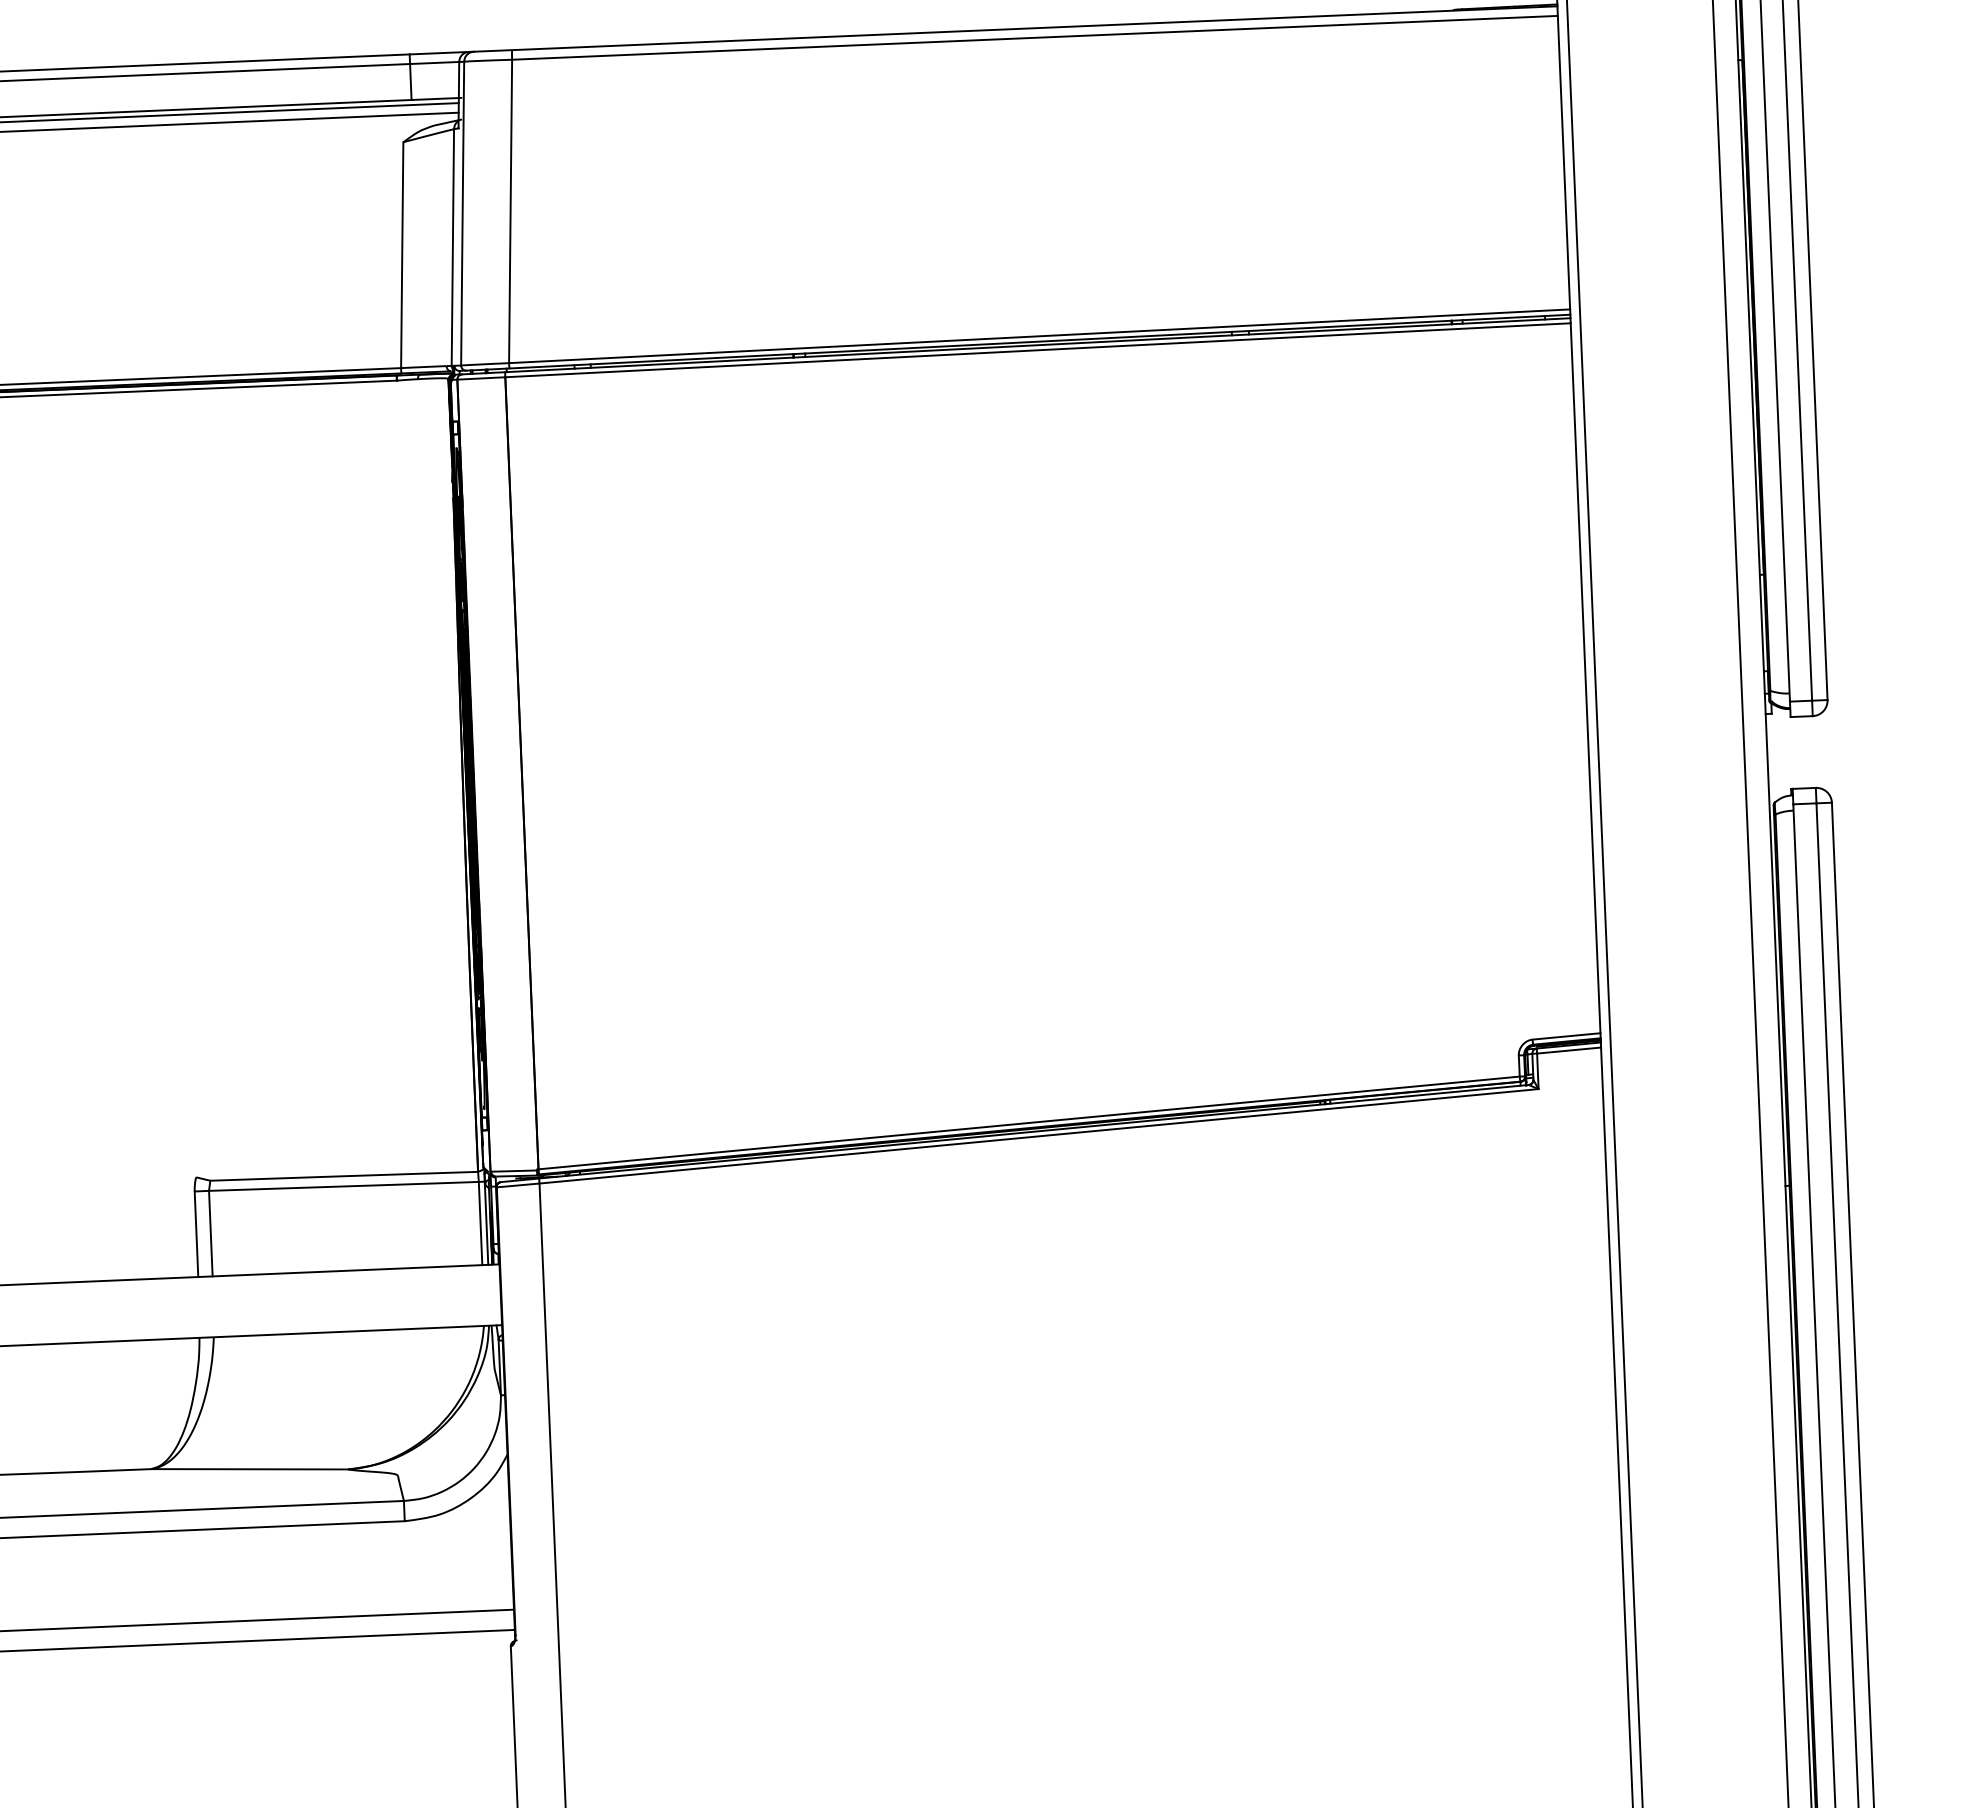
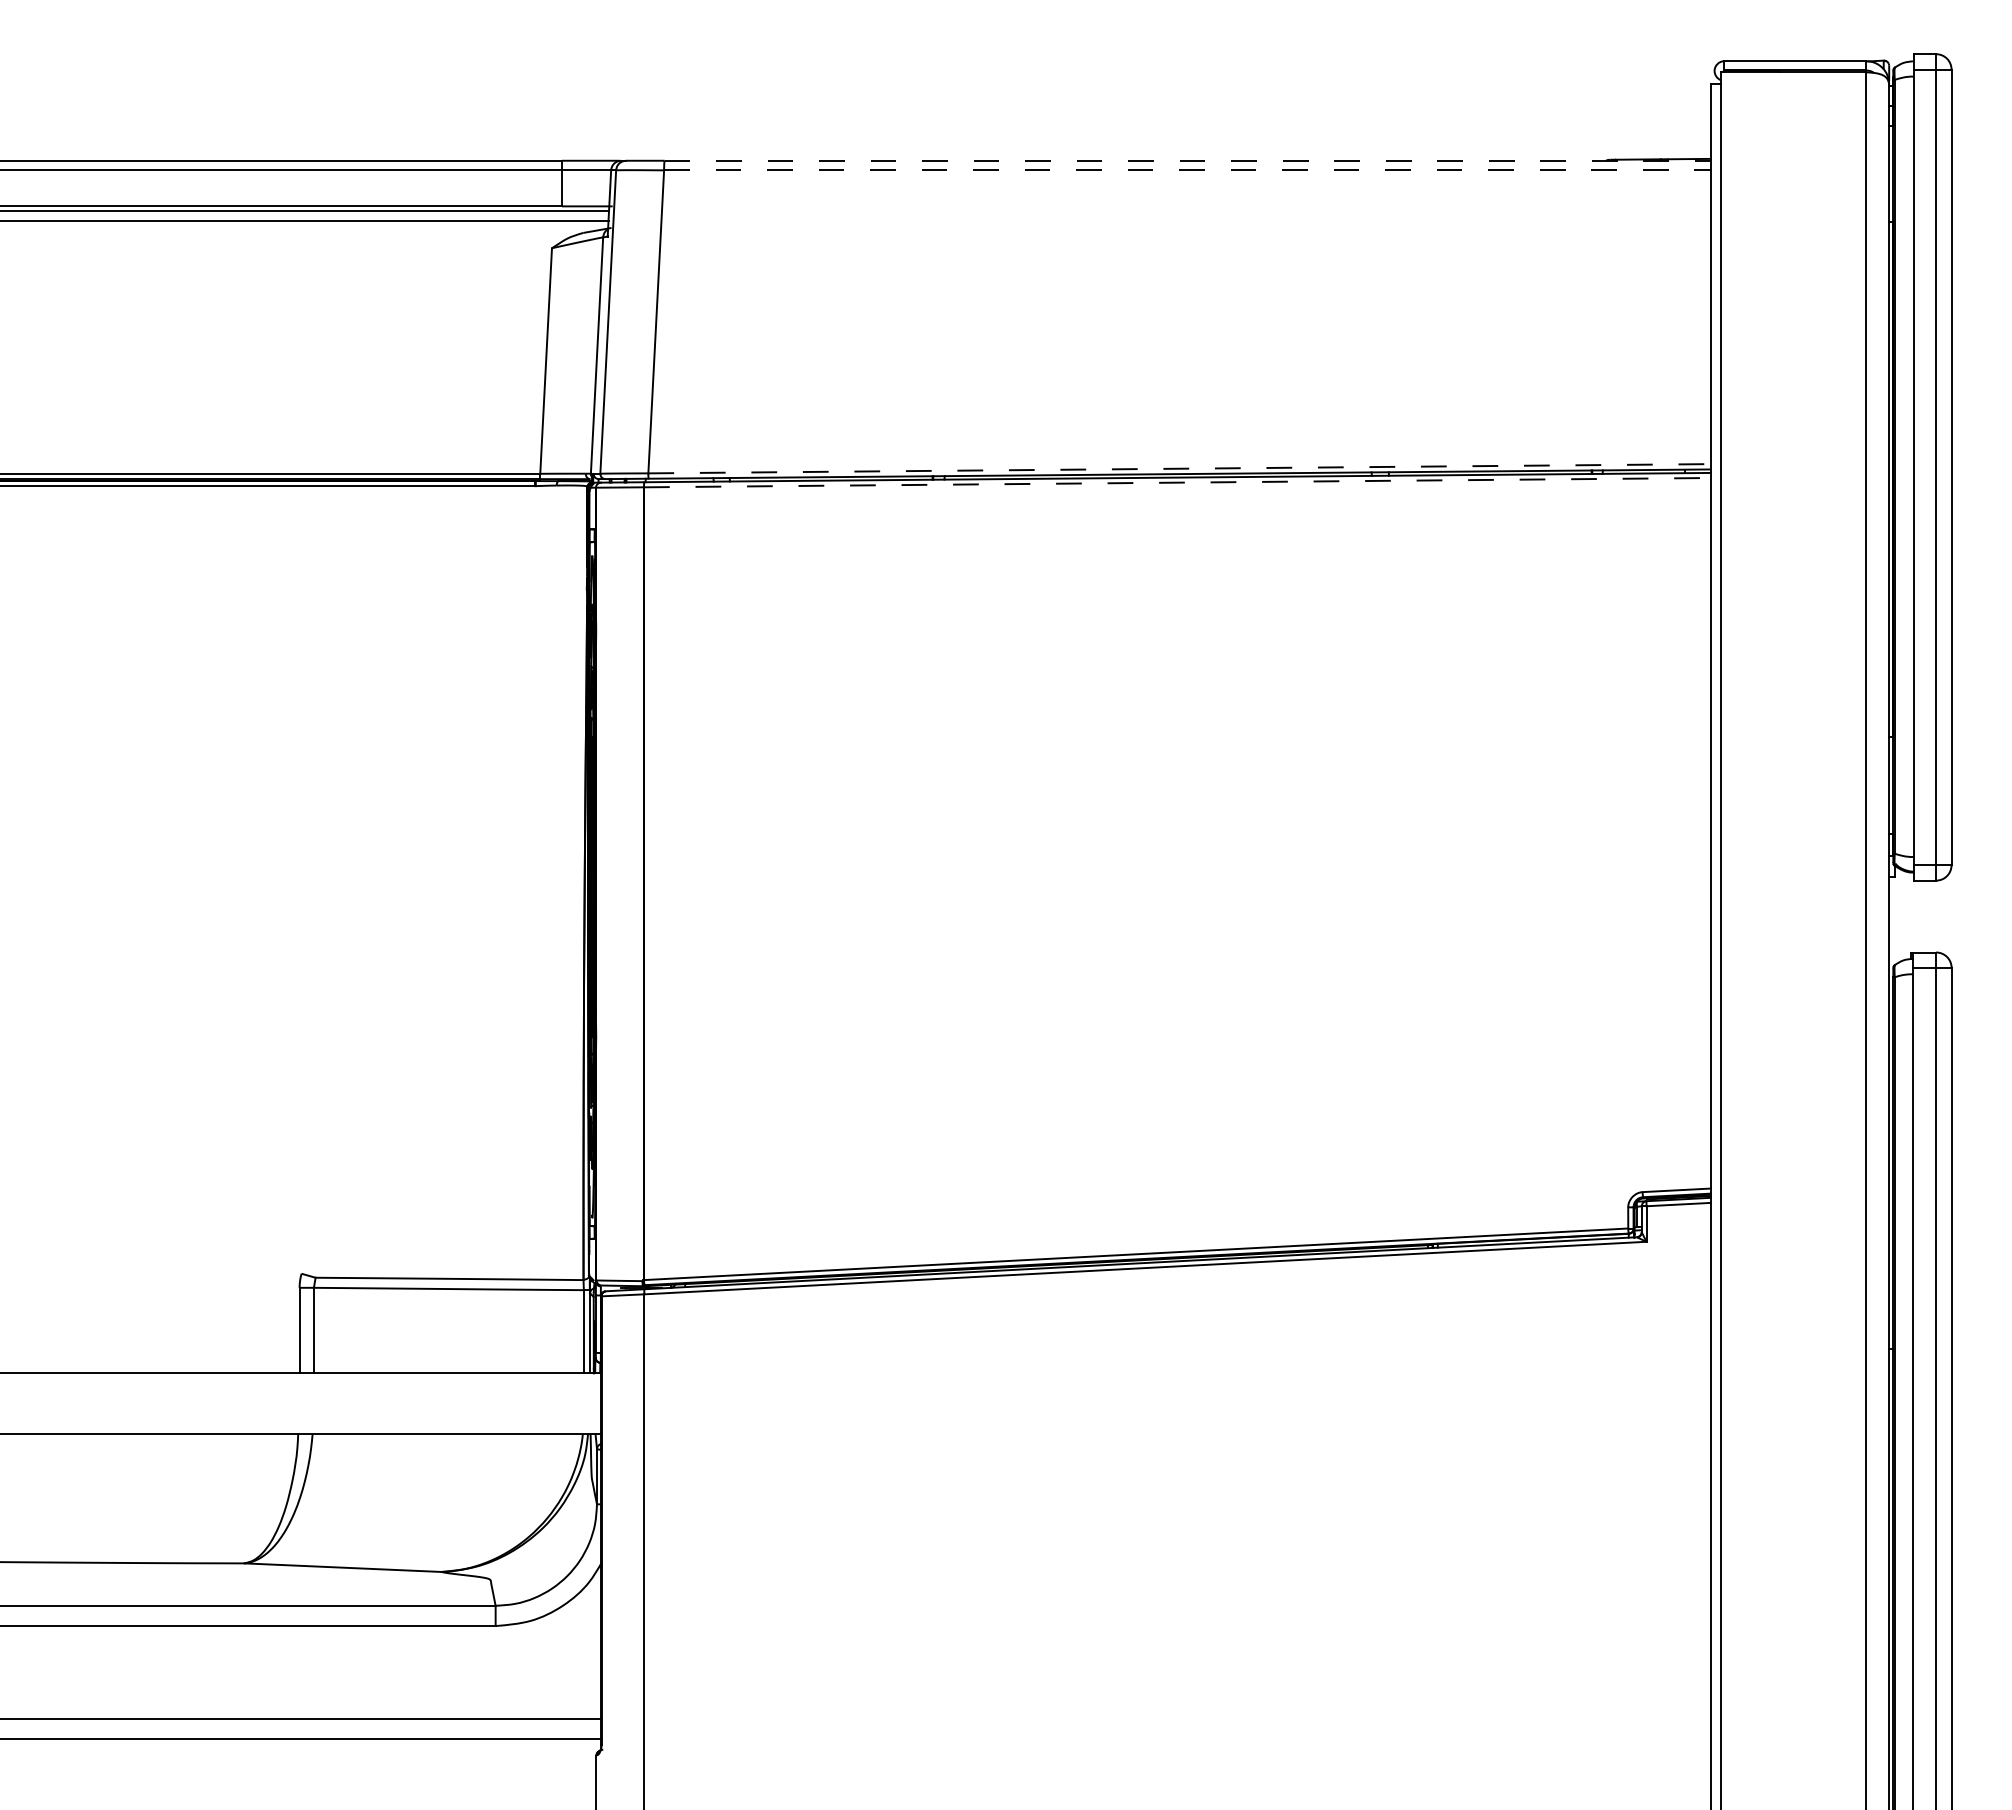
line: (1035, 27) -> (1188, 160), solid -> dashed
line: (1035, 37) -> (1187, 170), solid -> dashed
line: (1040, 335) -> (1180, 468), solid -> dashed
line: (1038, 350) -> (1177, 482), solid -> dashed

